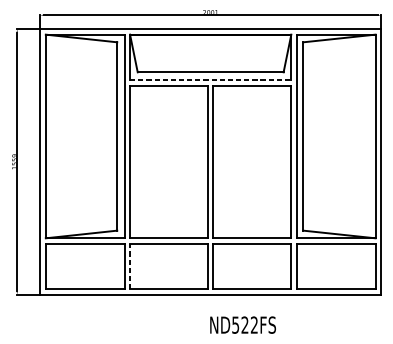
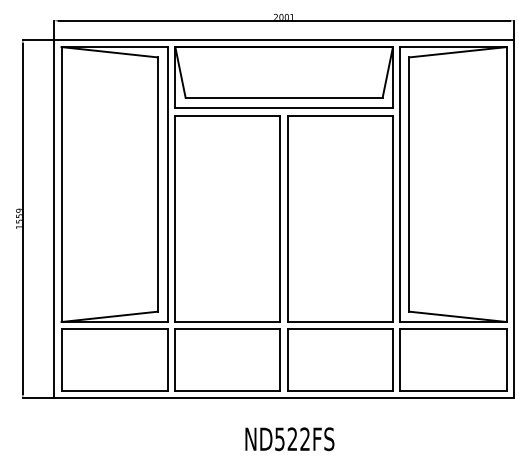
line: (210, 80) -> (284, 108), dashed -> solid
line: (130, 266) -> (175, 360), dashed -> solid
text: (242, 325) -> (289, 439), moved

